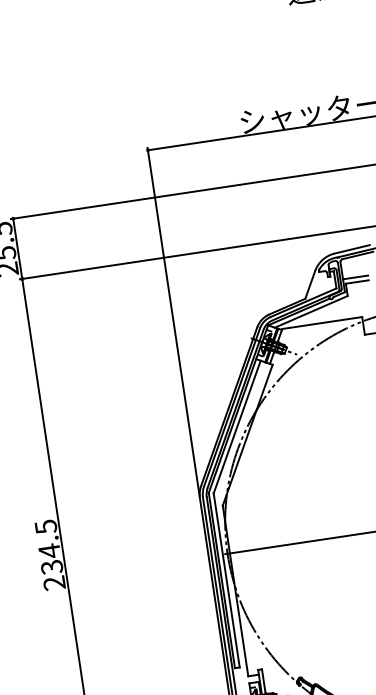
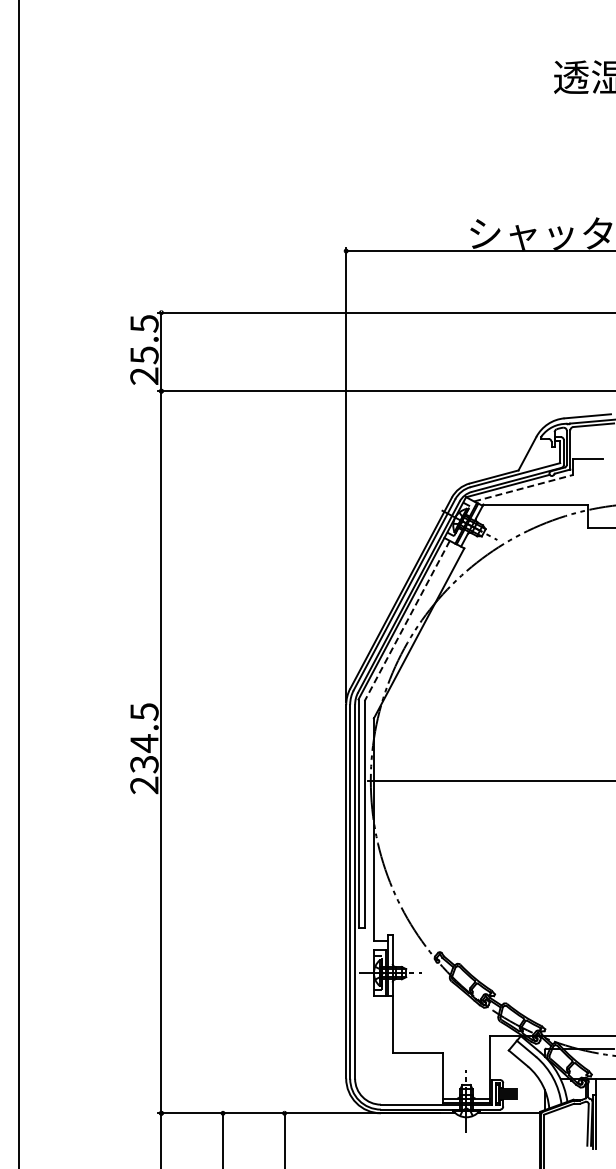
line: (355, 277) -> (586, 452), removed
line: (311, 311) -> (524, 488), solid -> dashed
line: (237, 426) -> (407, 620), solid -> dashed

